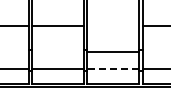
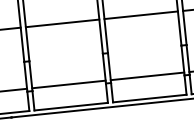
line: (113, 51) -> (141, 15), moved
line: (113, 68) -> (147, 76), dashed -> solid

